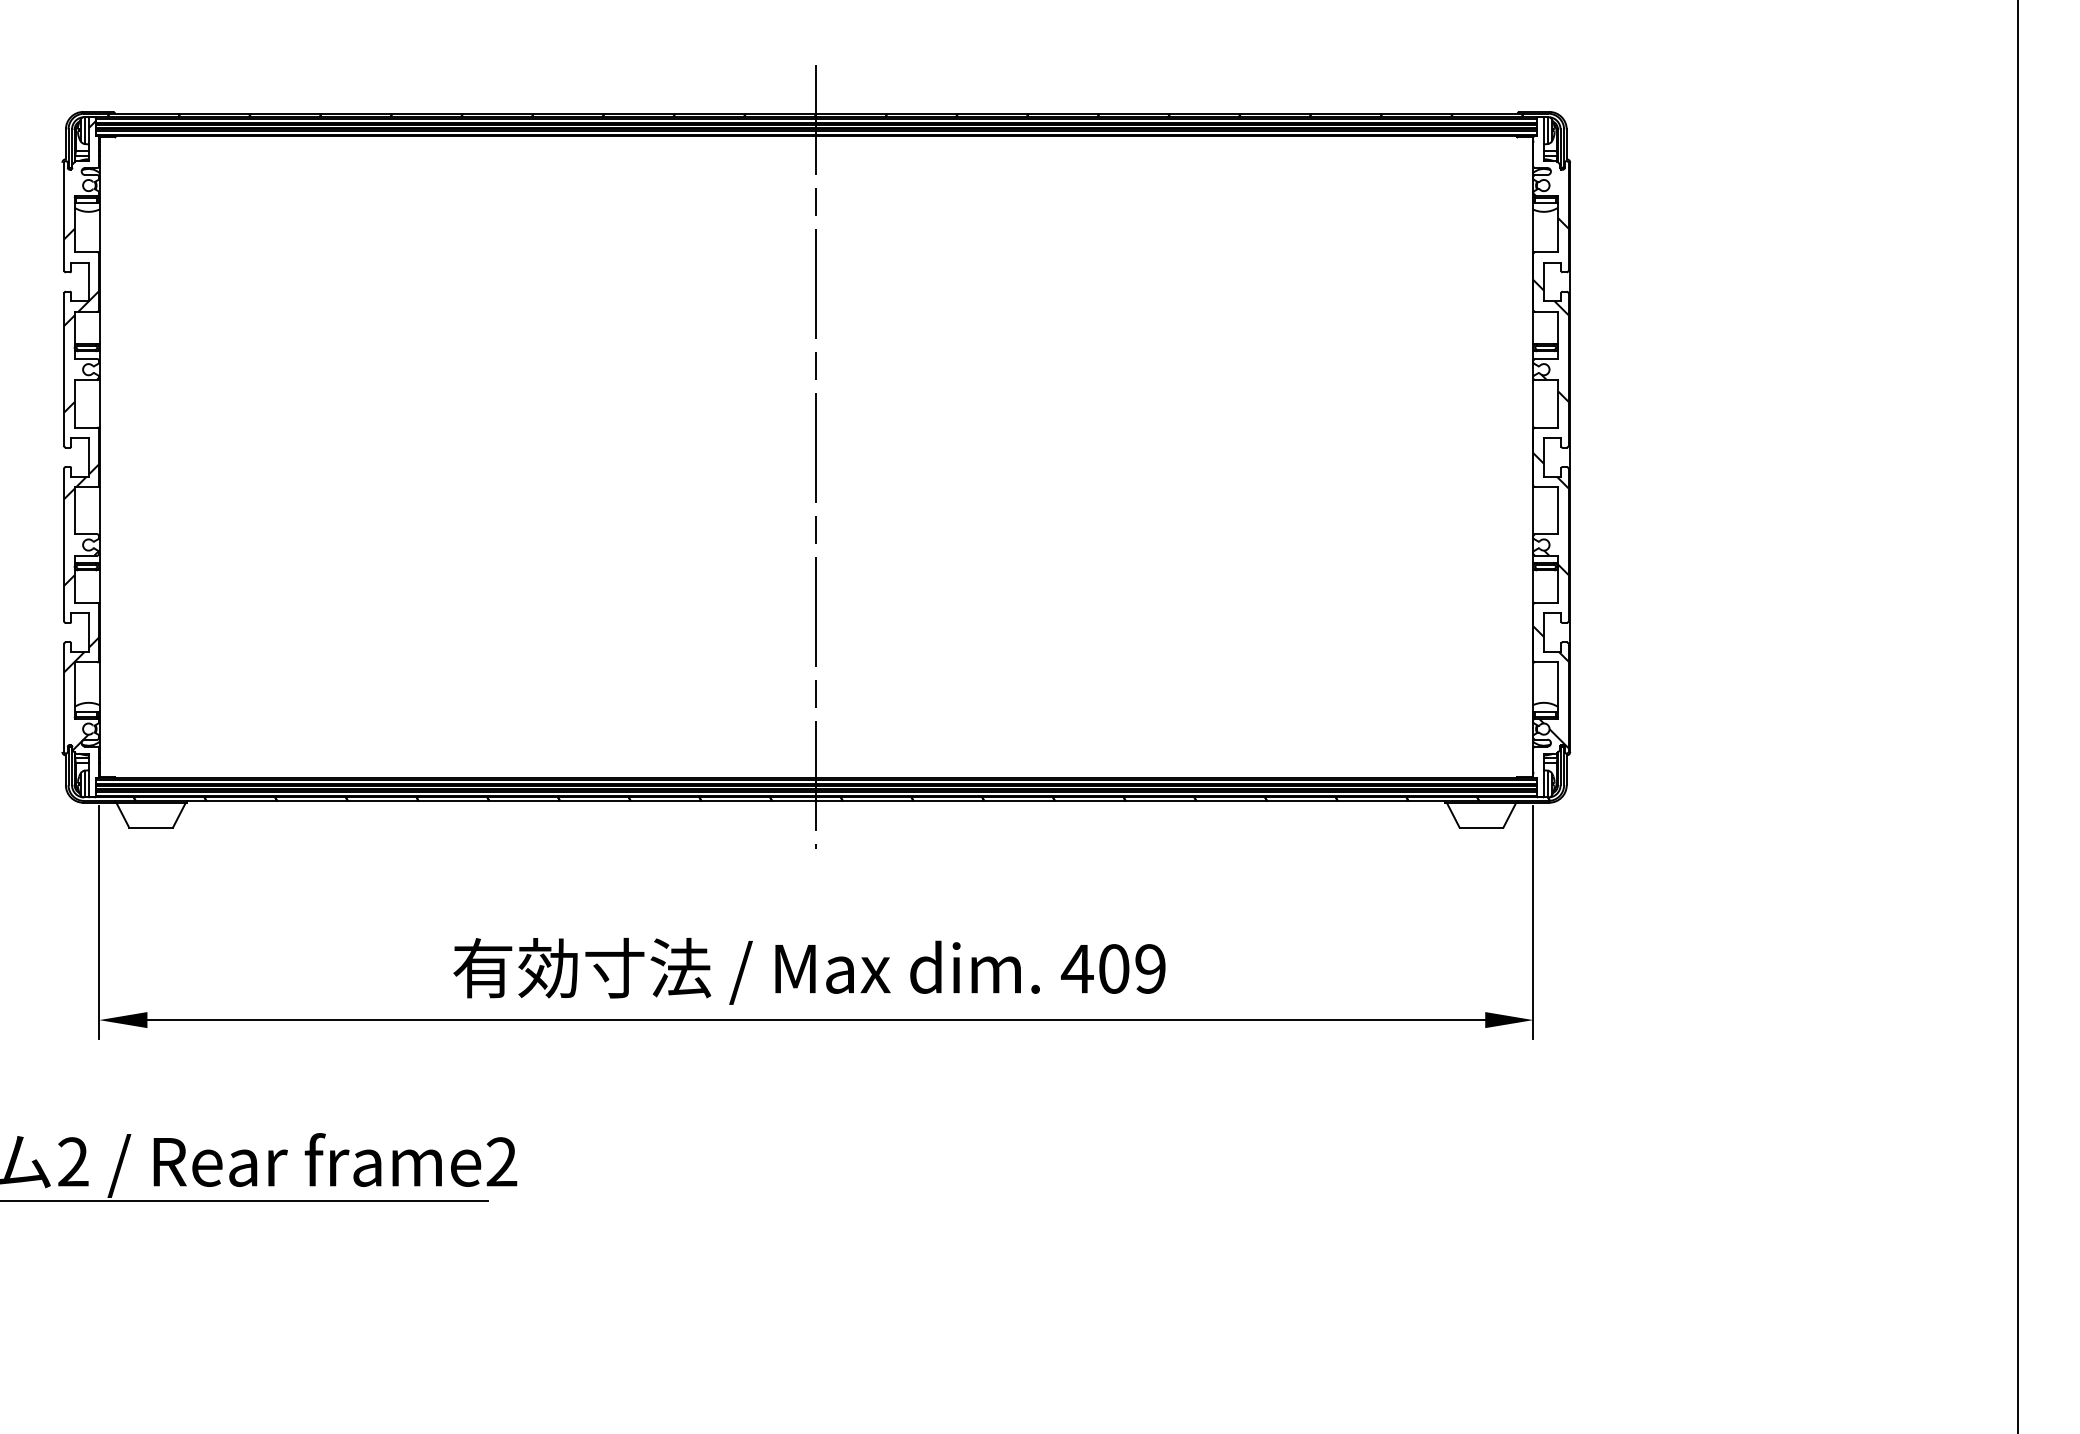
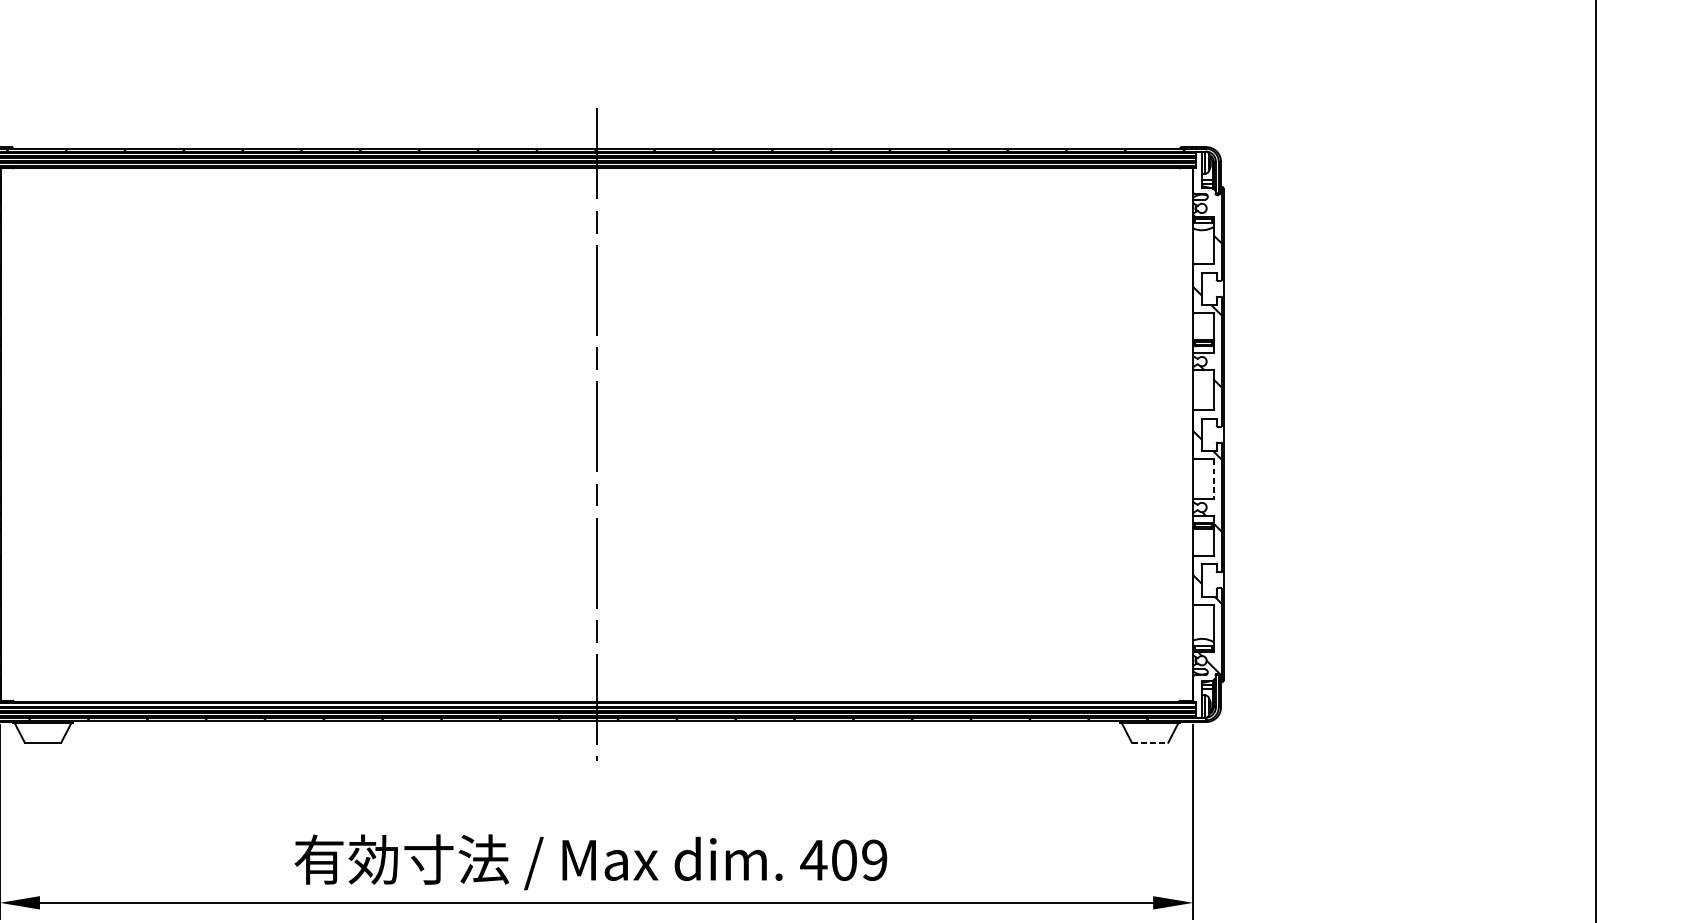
line: (1557, 510) -> (1213, 478), solid -> dashed
line: (1481, 827) -> (1150, 742), solid -> dashed

